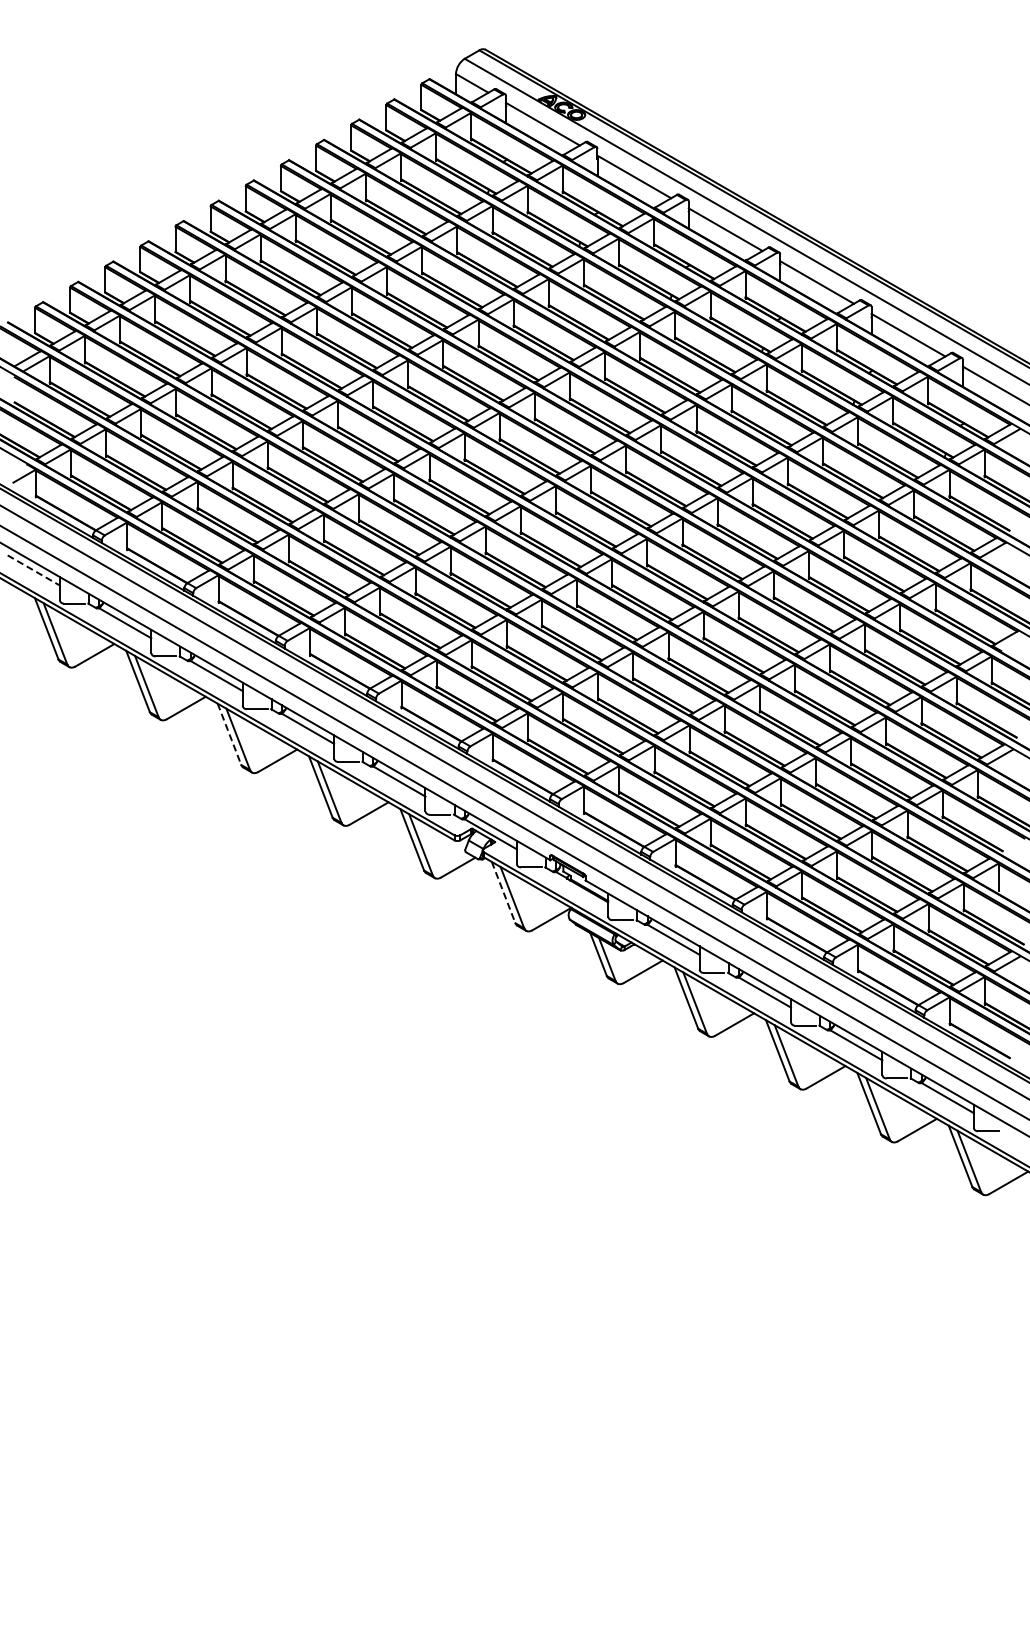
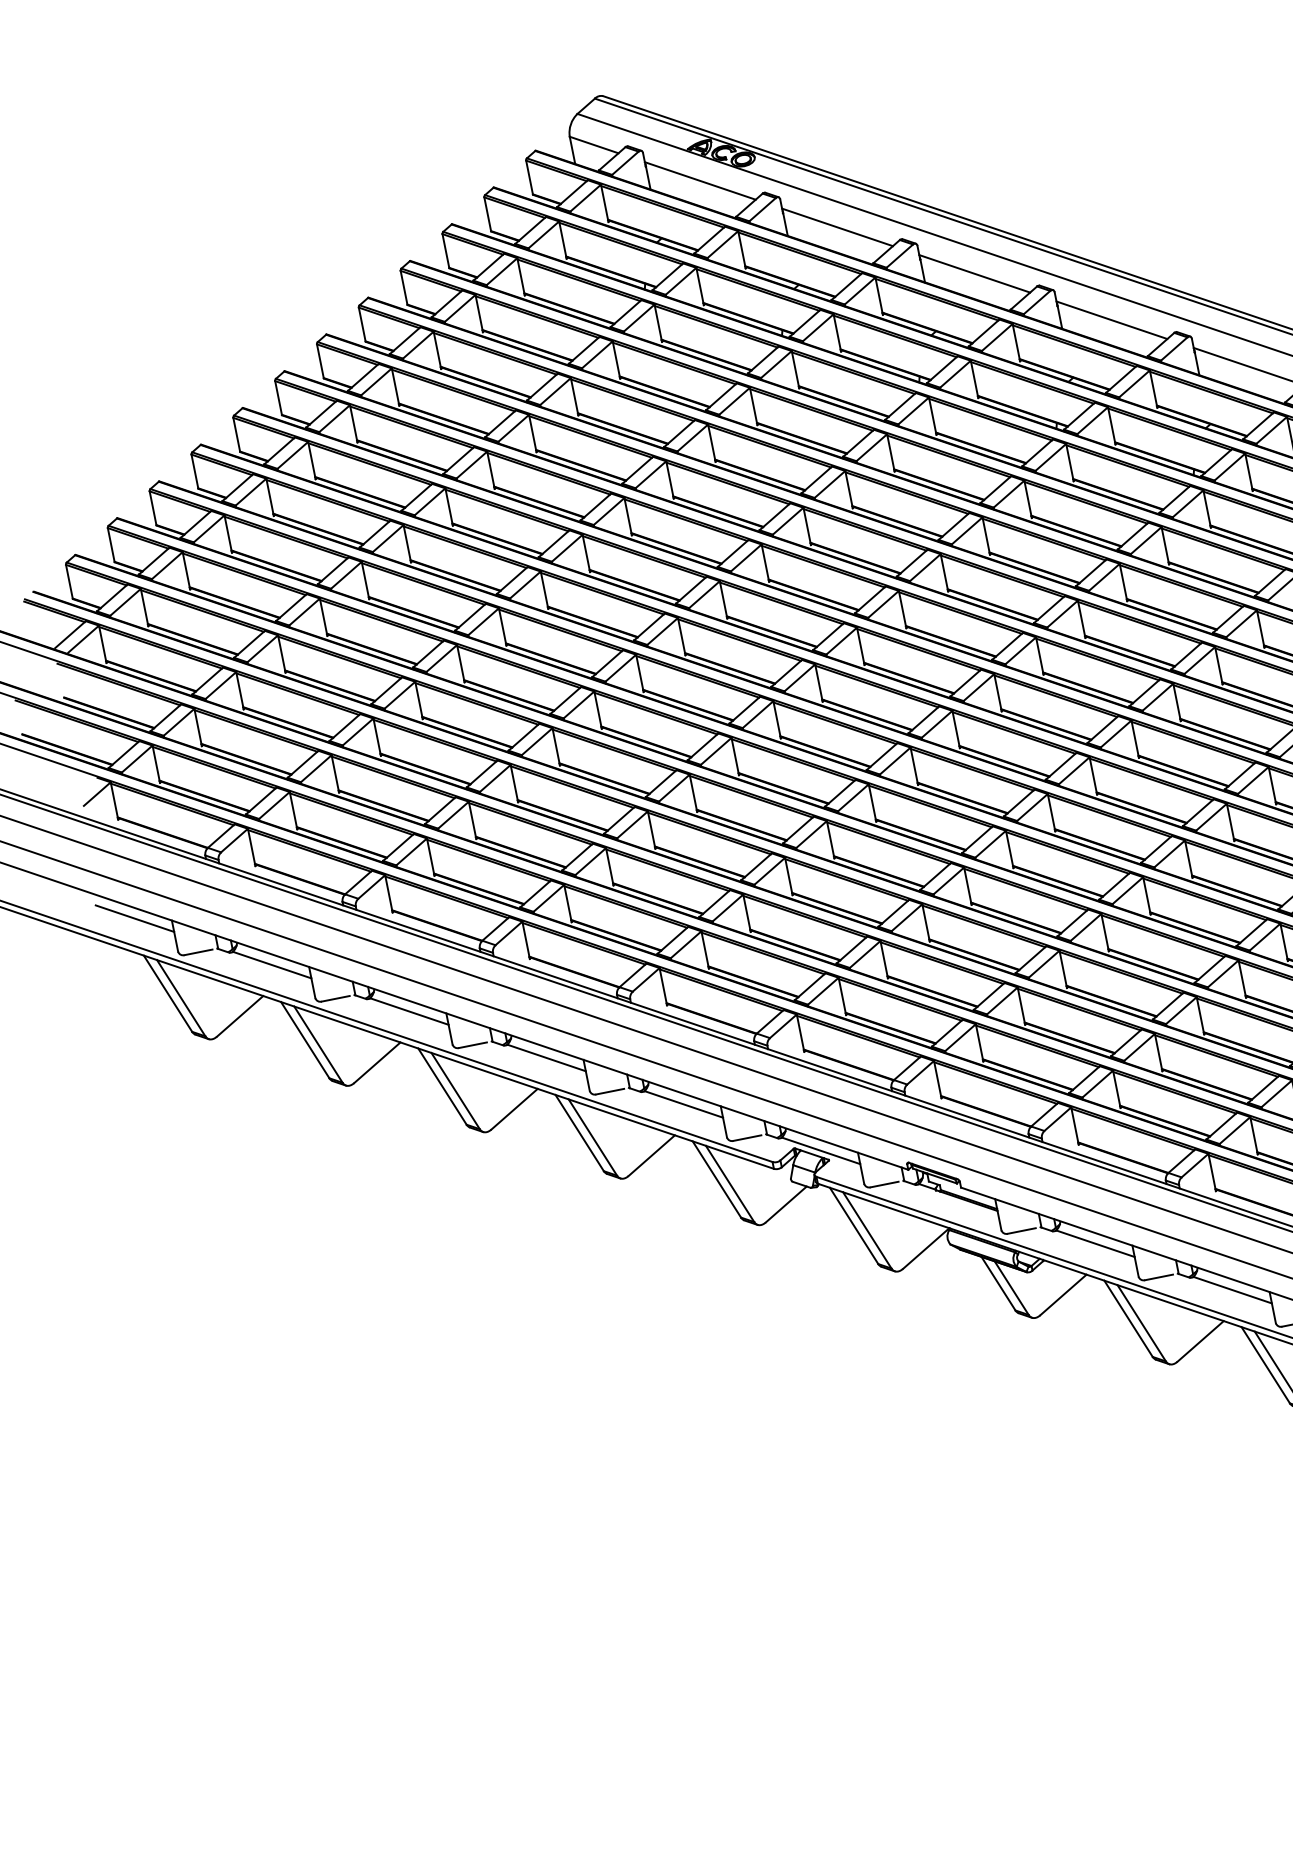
line: (34, 570) -> (135, 918), dashed -> solid
line: (229, 734) -> (442, 1086), dashed -> solid
line: (503, 892) -> (853, 1225), dashed -> solid

